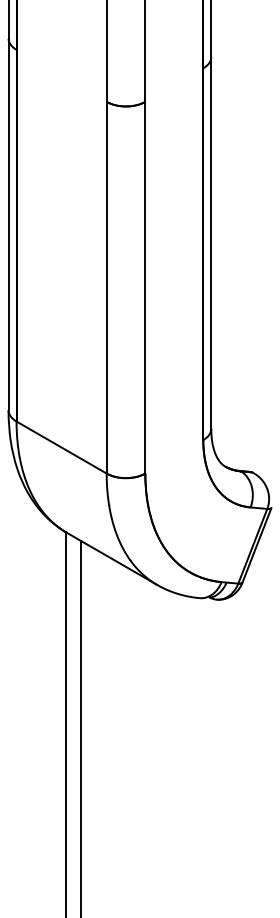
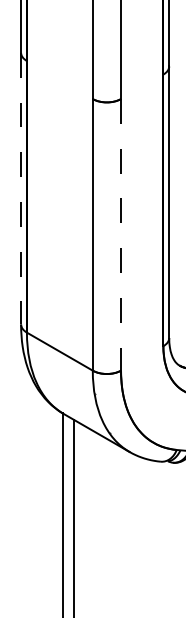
line: (8, 224) -> (21, 188), solid -> dashed
line: (145, 287) -> (121, 234), solid -> dashed

